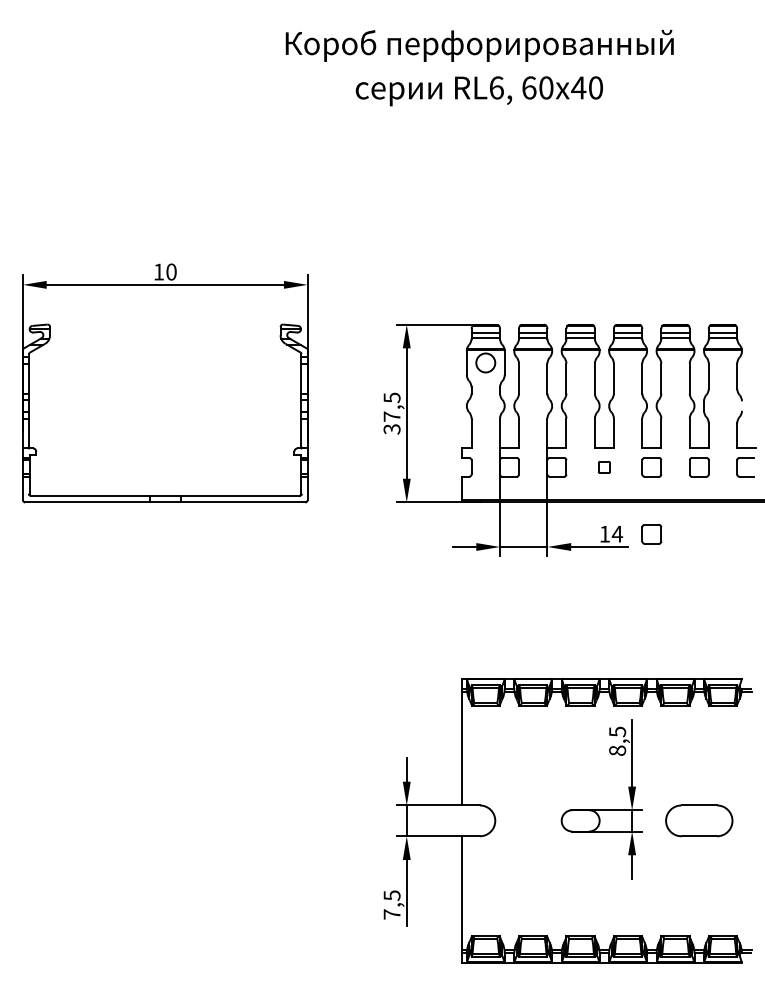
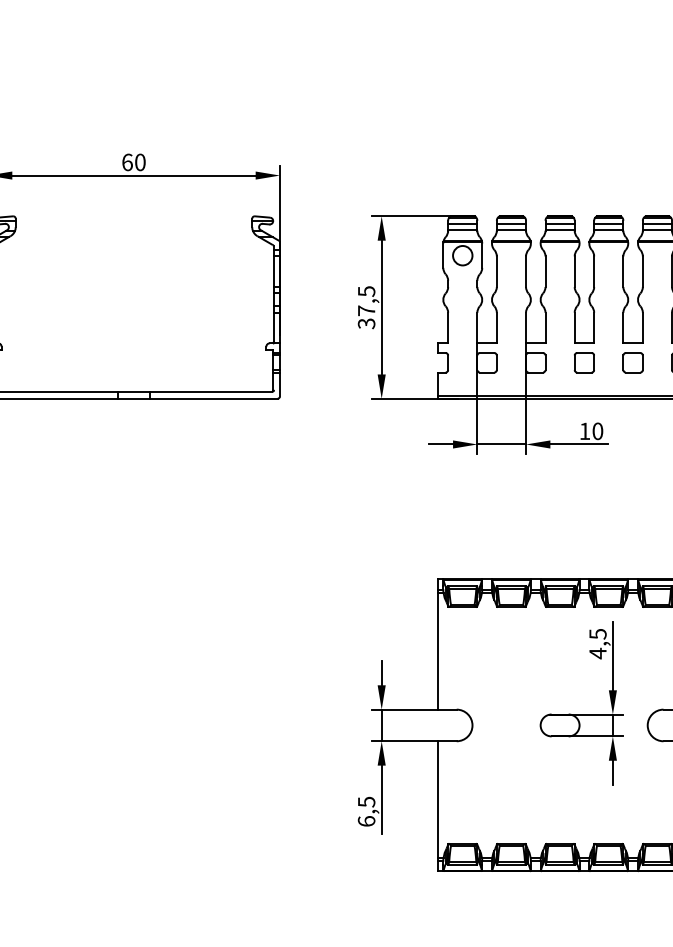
text: (159, 271) -> (128, 161), 10 -> 60
part: (604, 467) -> (584, 362), size x1.67
text: (617, 533) -> (597, 430), 14 -> 10
part: (651, 534) -> (632, 431), removed
text: (617, 750) -> (597, 653), 8,5 -> 4,5
text: (391, 914) -> (366, 821), 7,5 -> 6,5

